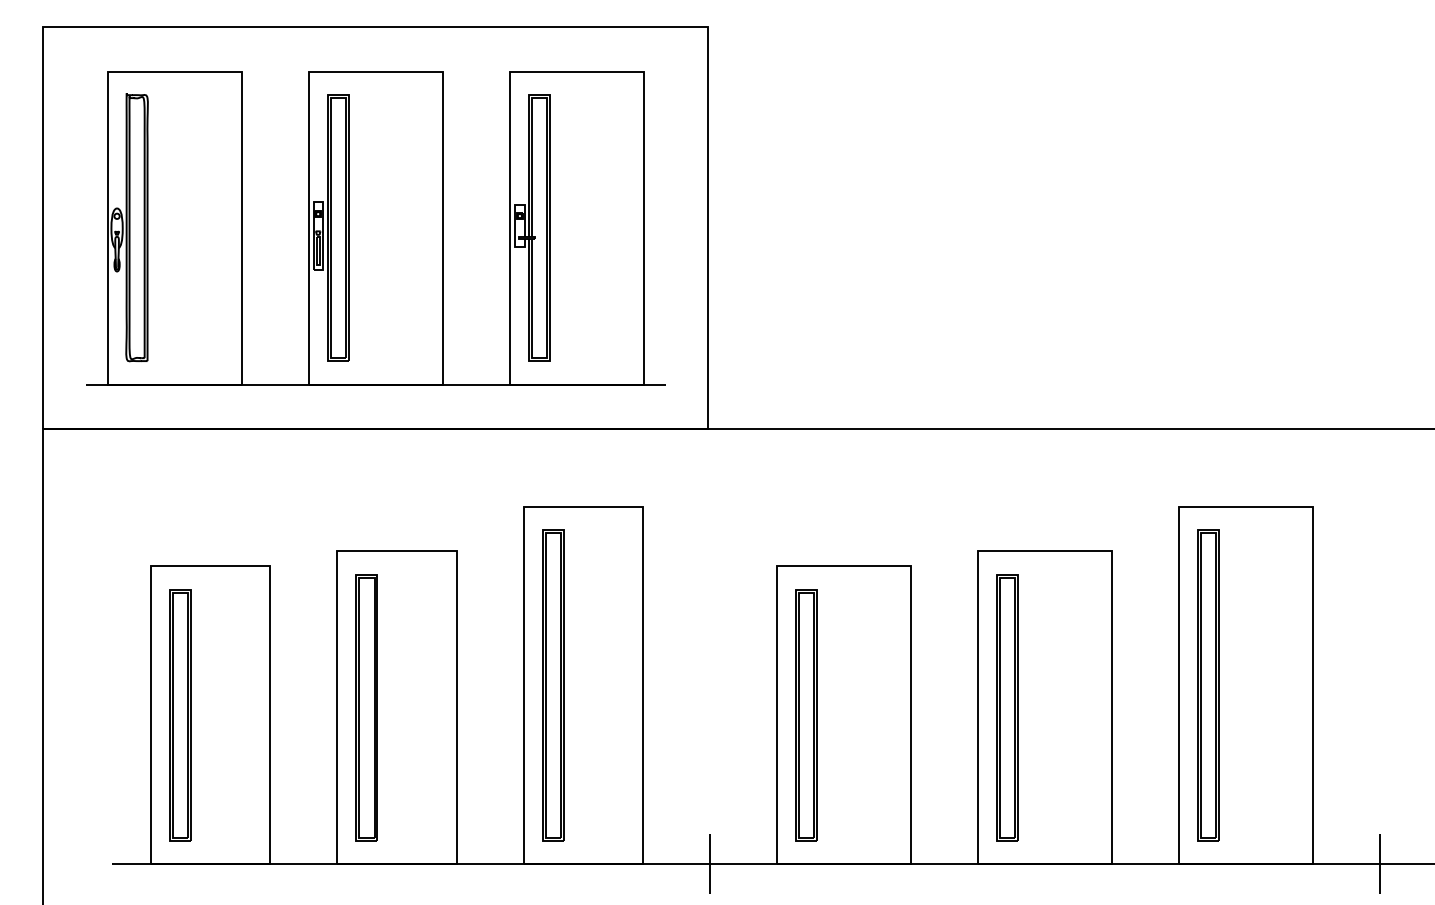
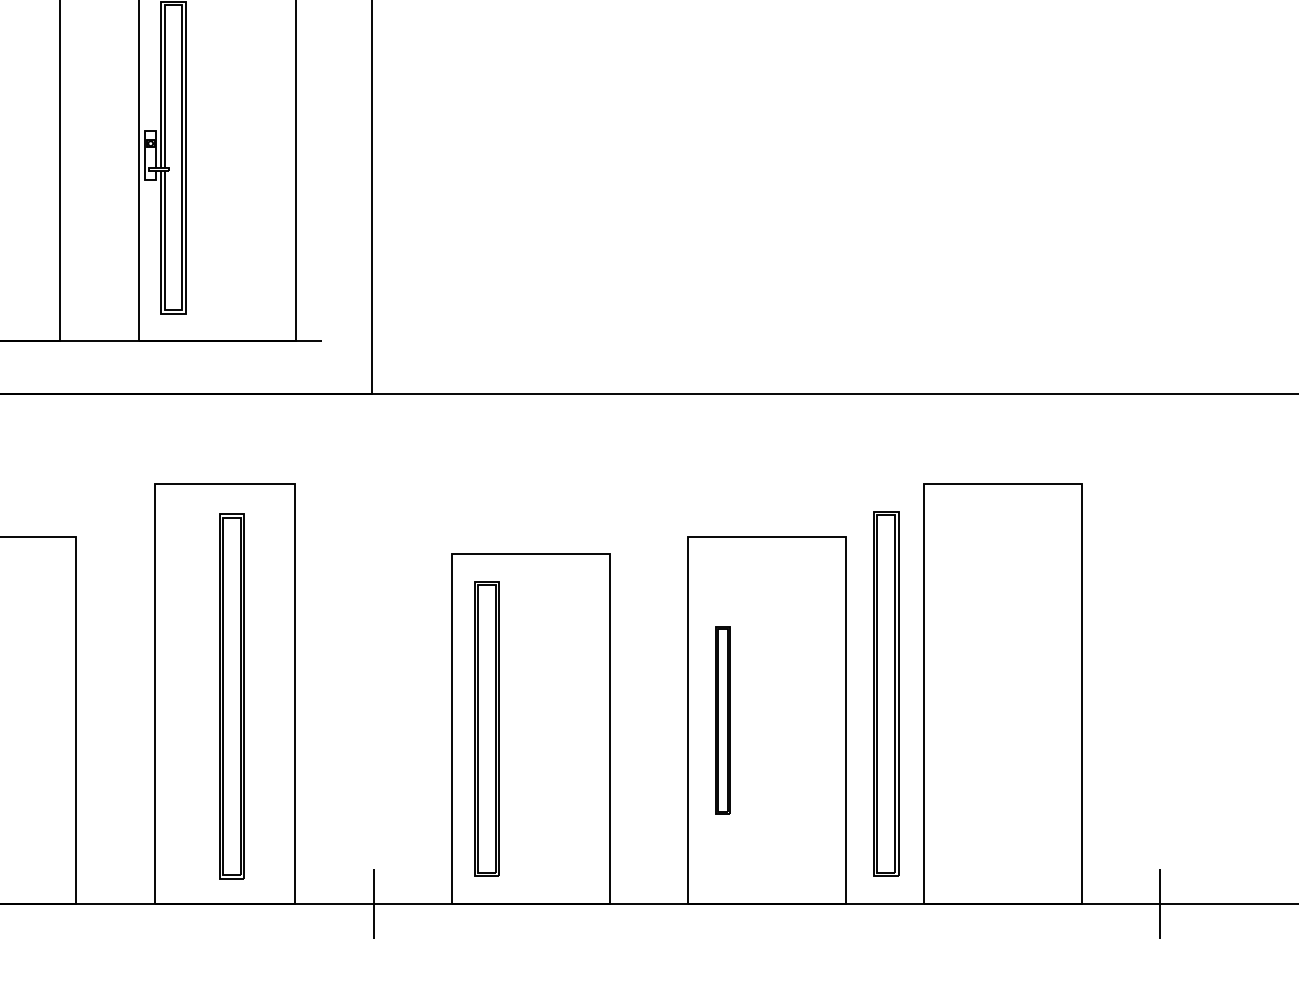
part: (553, 685) -> (232, 696), moved
part: (1208, 685) -> (885, 694), moved
part: (1007, 707) -> (722, 720), size x0.6

